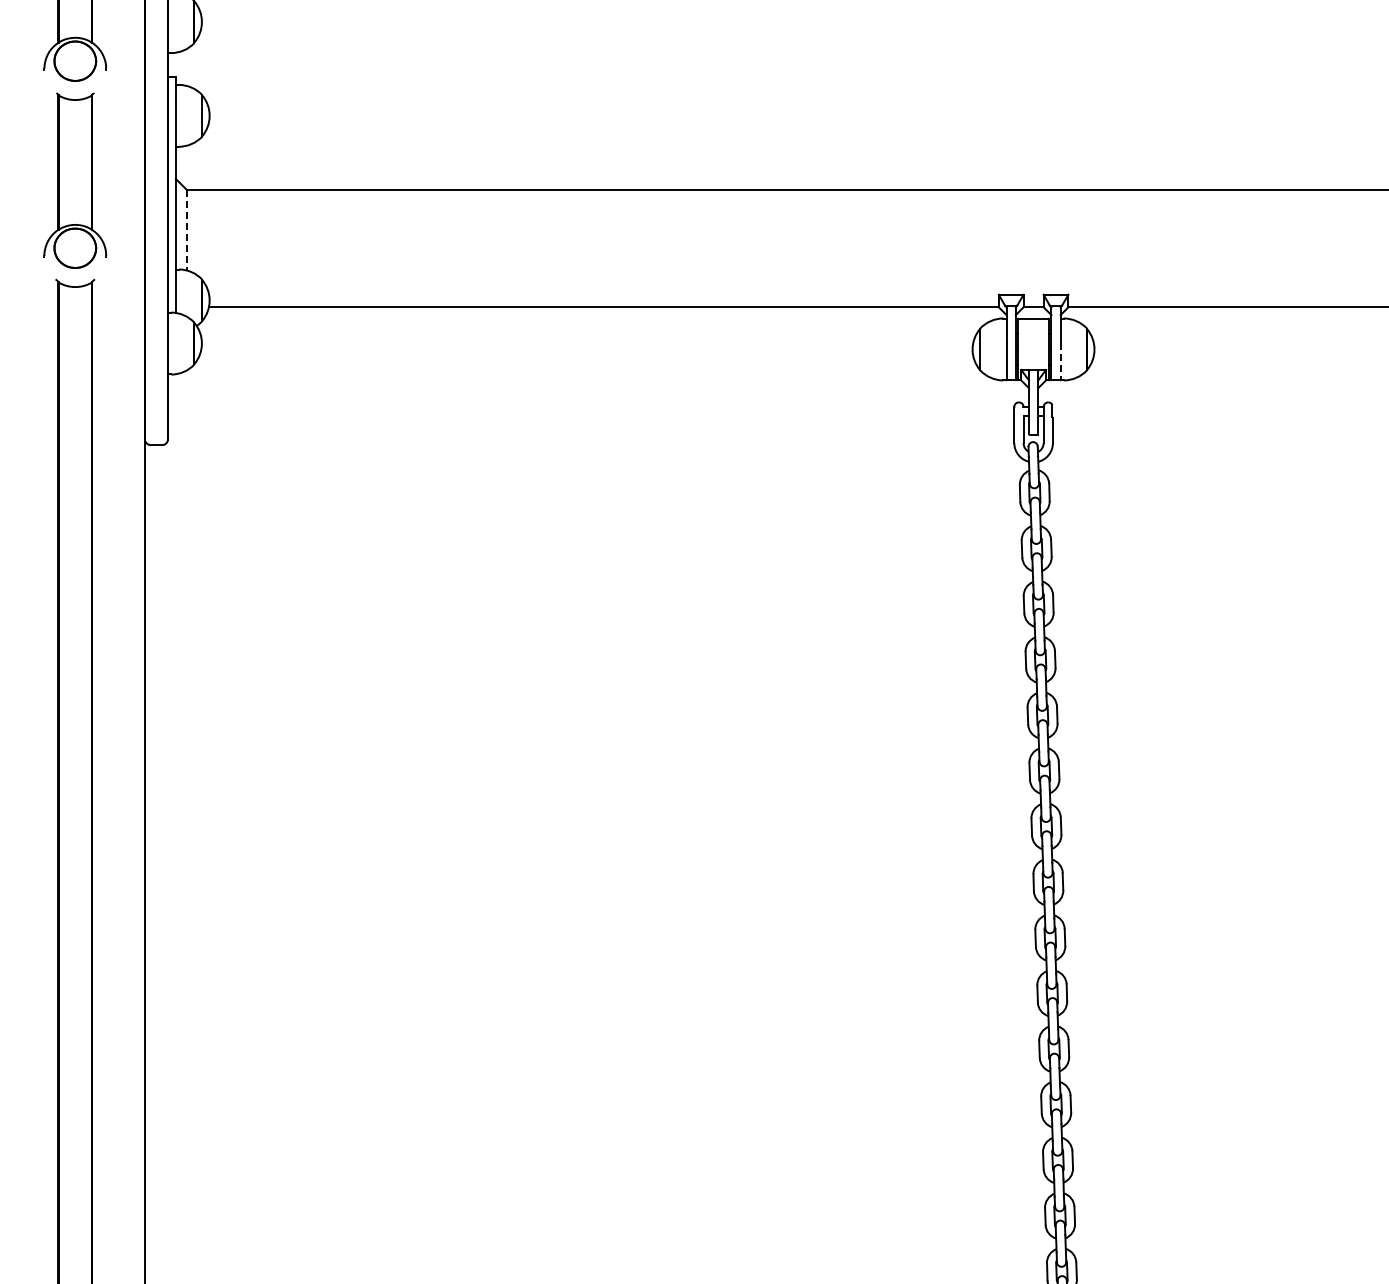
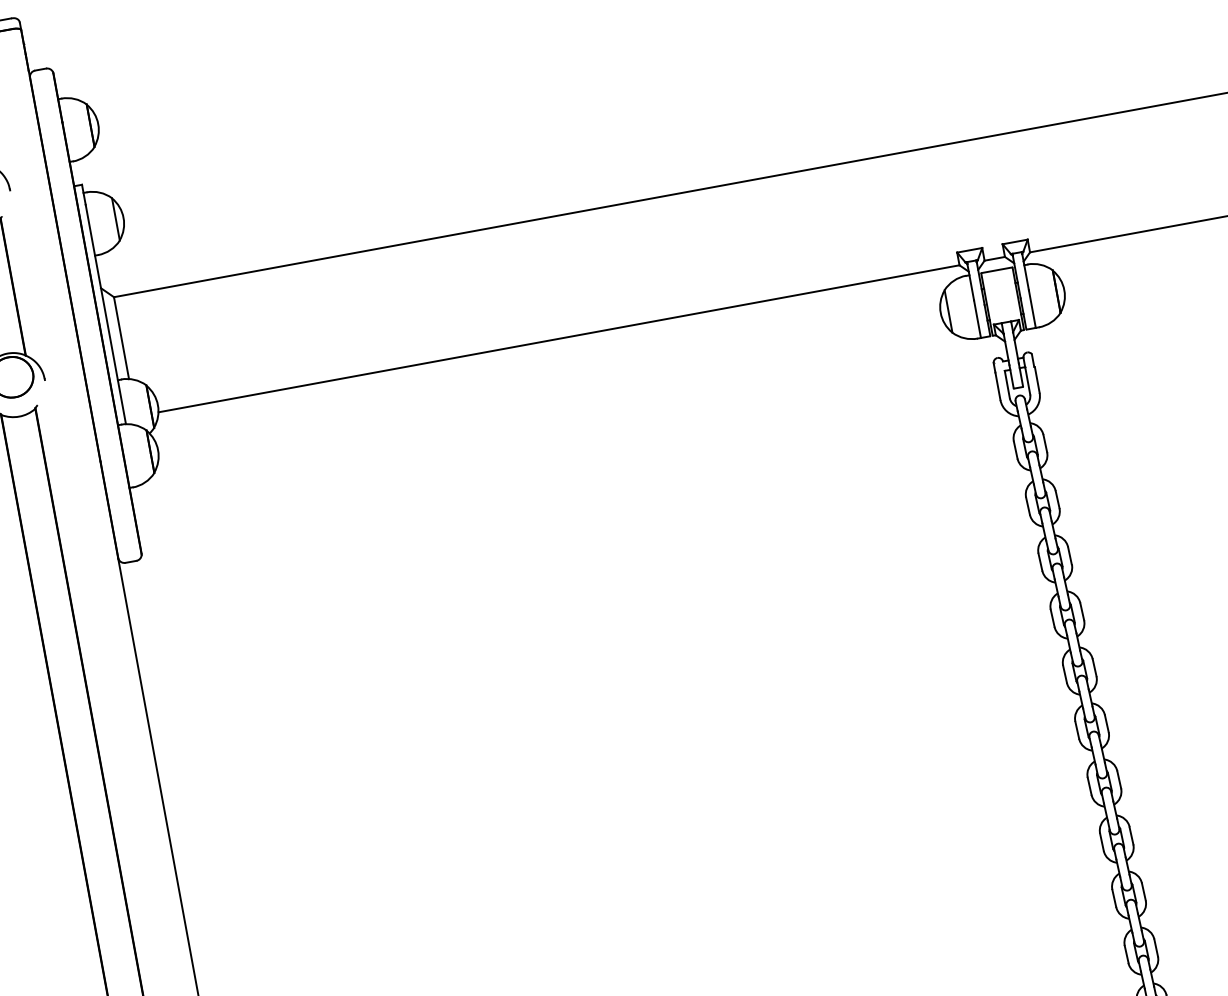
line: (186, 230) -> (121, 338), dashed -> solid
line: (1060, 361) -> (1032, 308), dashed -> solid

